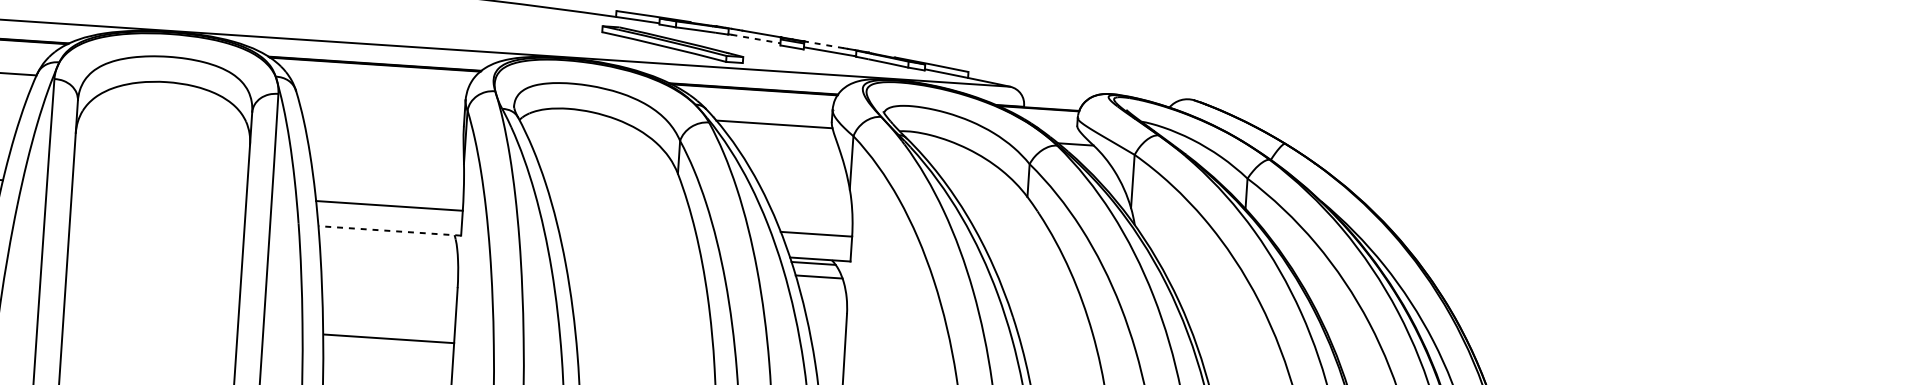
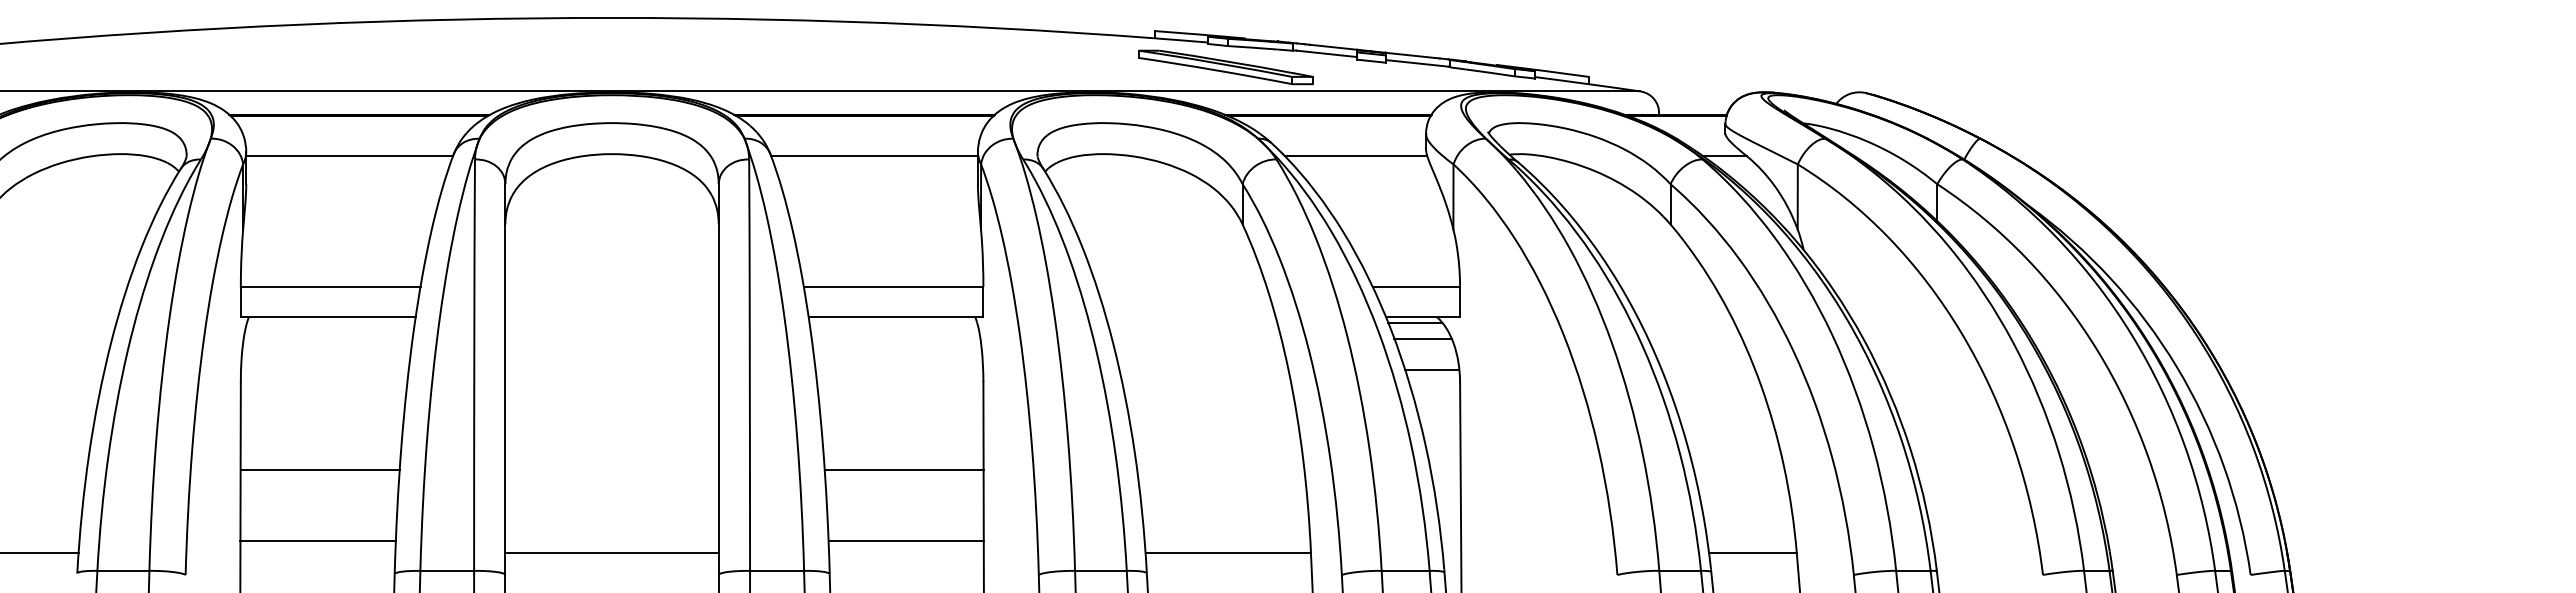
line: (756, 38) -> (1327, 53), dashed -> solid
line: (824, 44) -> (1410, 55), dashed -> solid
line: (380, 98) -> (874, 156), added
line: (389, 230) -> (895, 317), dashed -> solid
line: (825, 302) -> (1432, 369), added
line: (388, 339) -> (903, 470), moved

